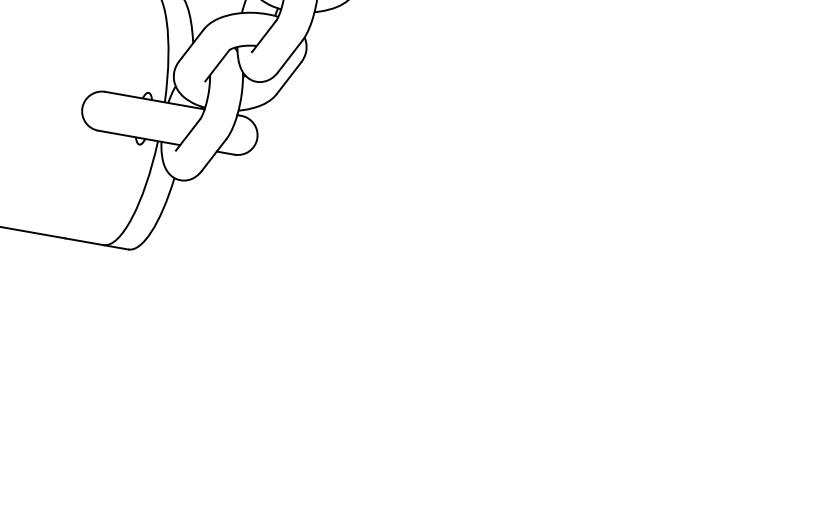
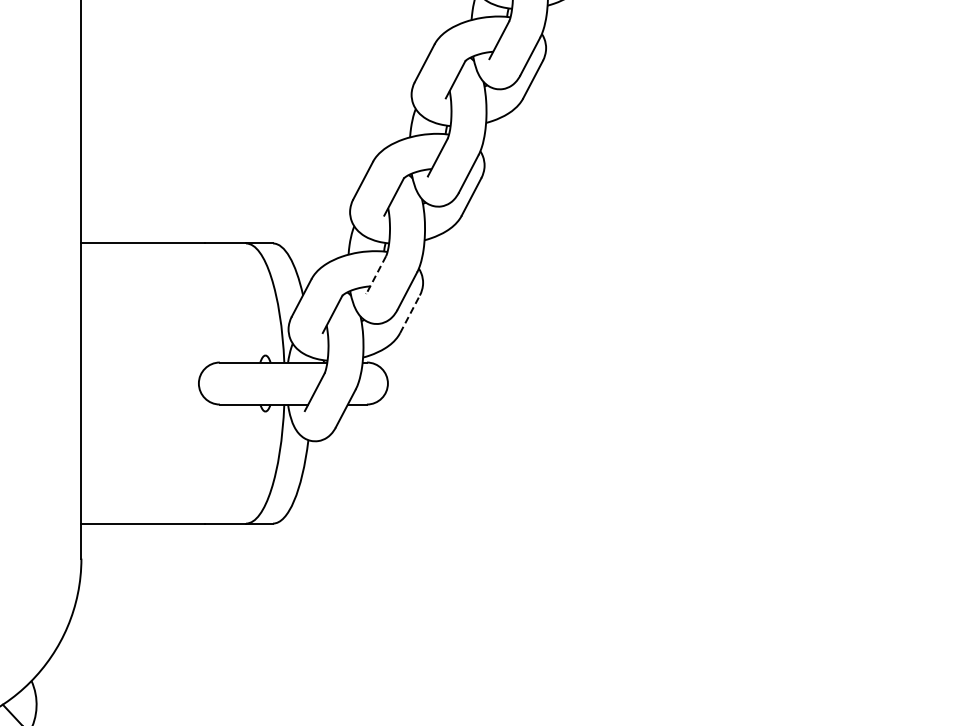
line: (264, 36) -> (376, 275), solid -> dashed
line: (289, 77) -> (410, 313), solid -> dashed

